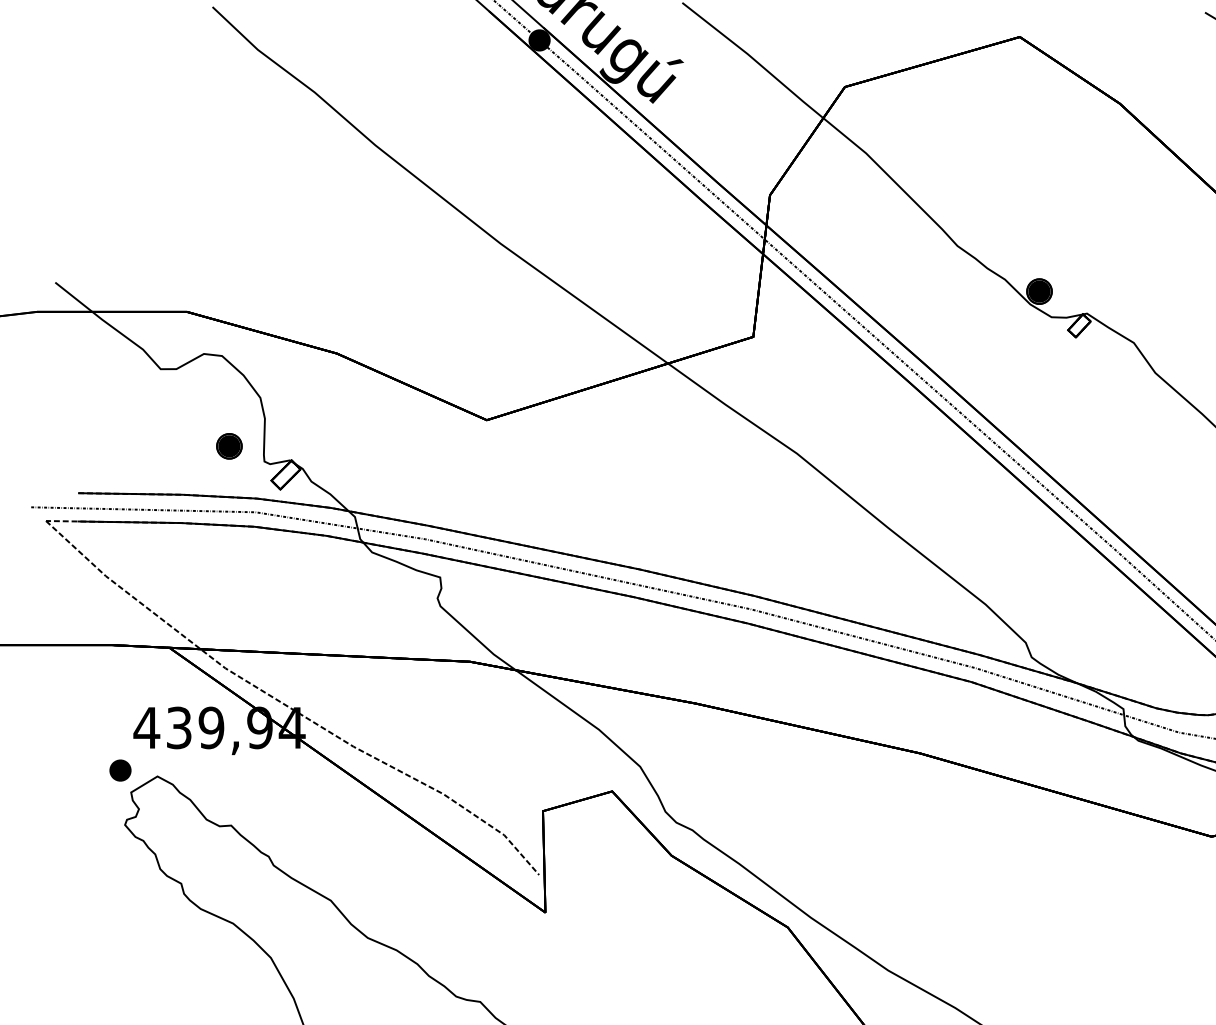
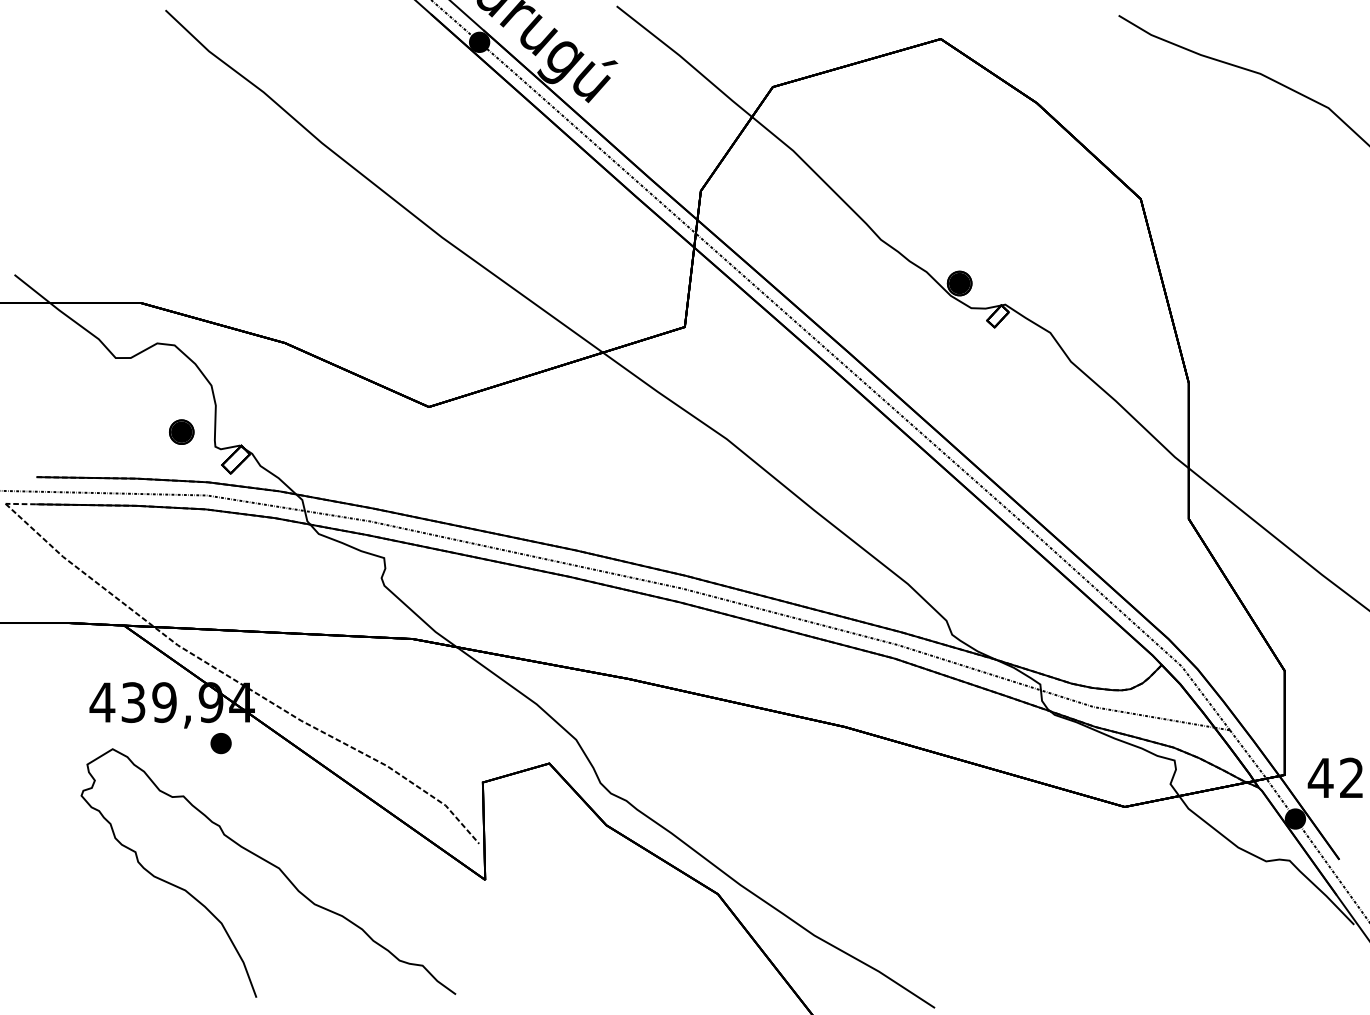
part: (119, 770) -> (220, 743), moved

